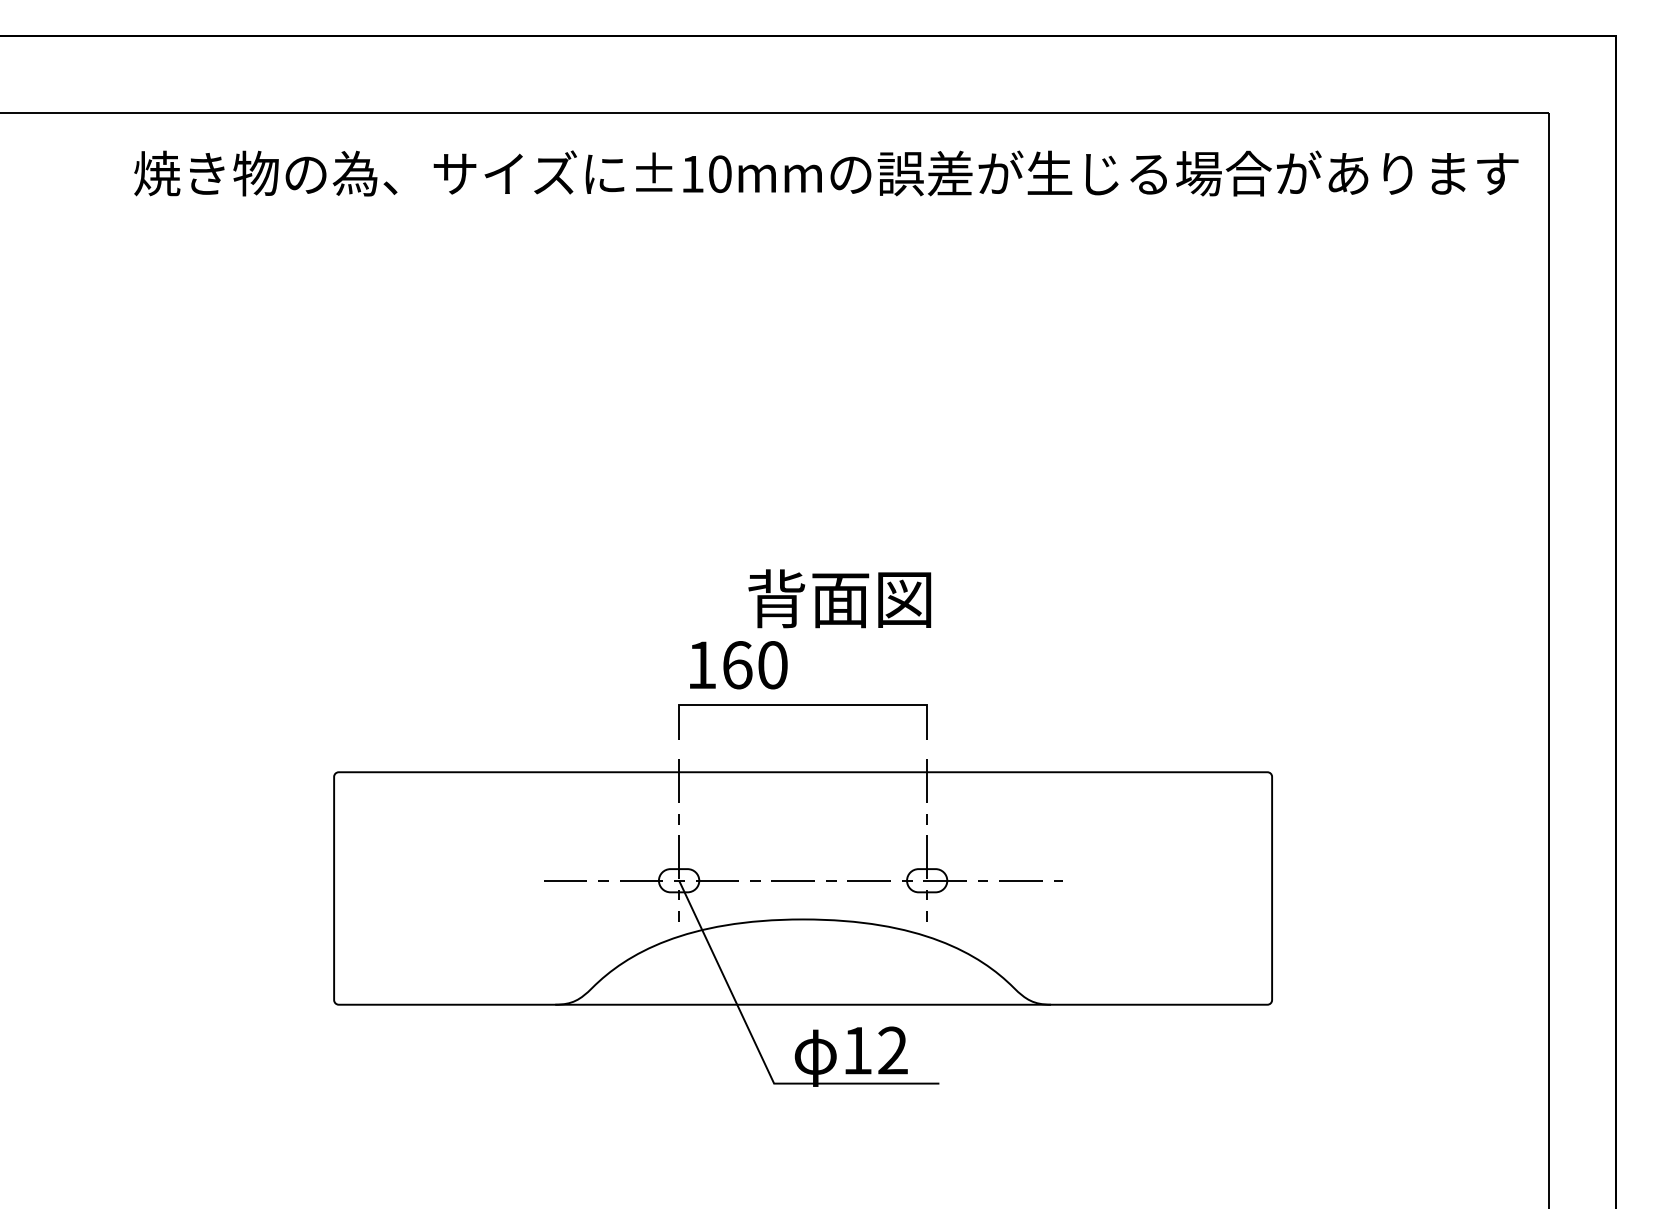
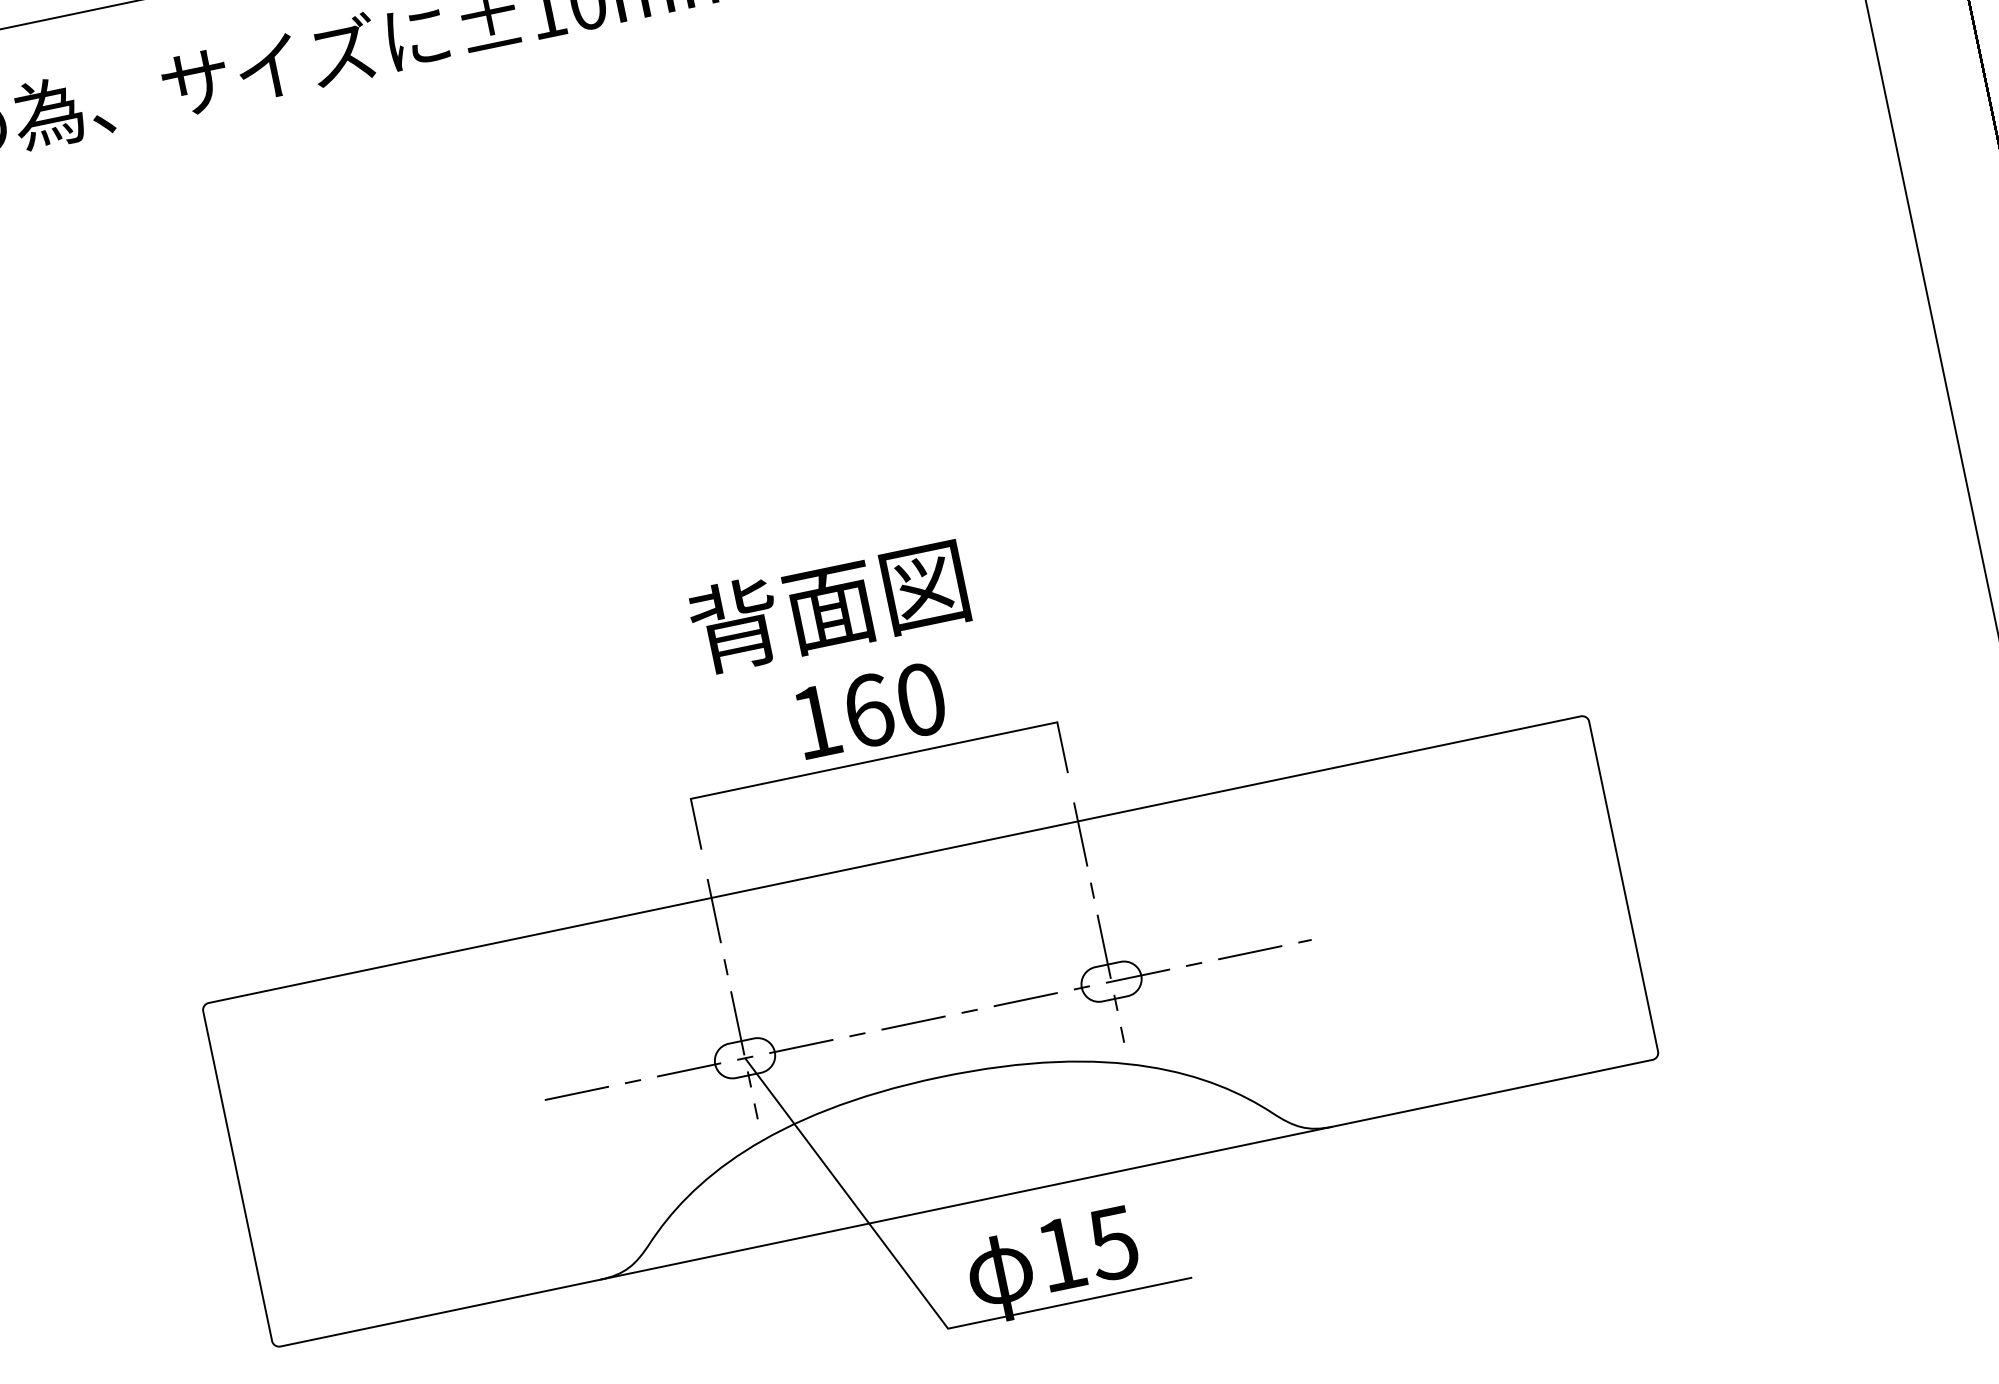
text: (839, 598) -> (828, 605), moved
text: (738, 665) -> (870, 710), moved
text: (892, 1050) -> (1112, 1243), 12 -> 15

